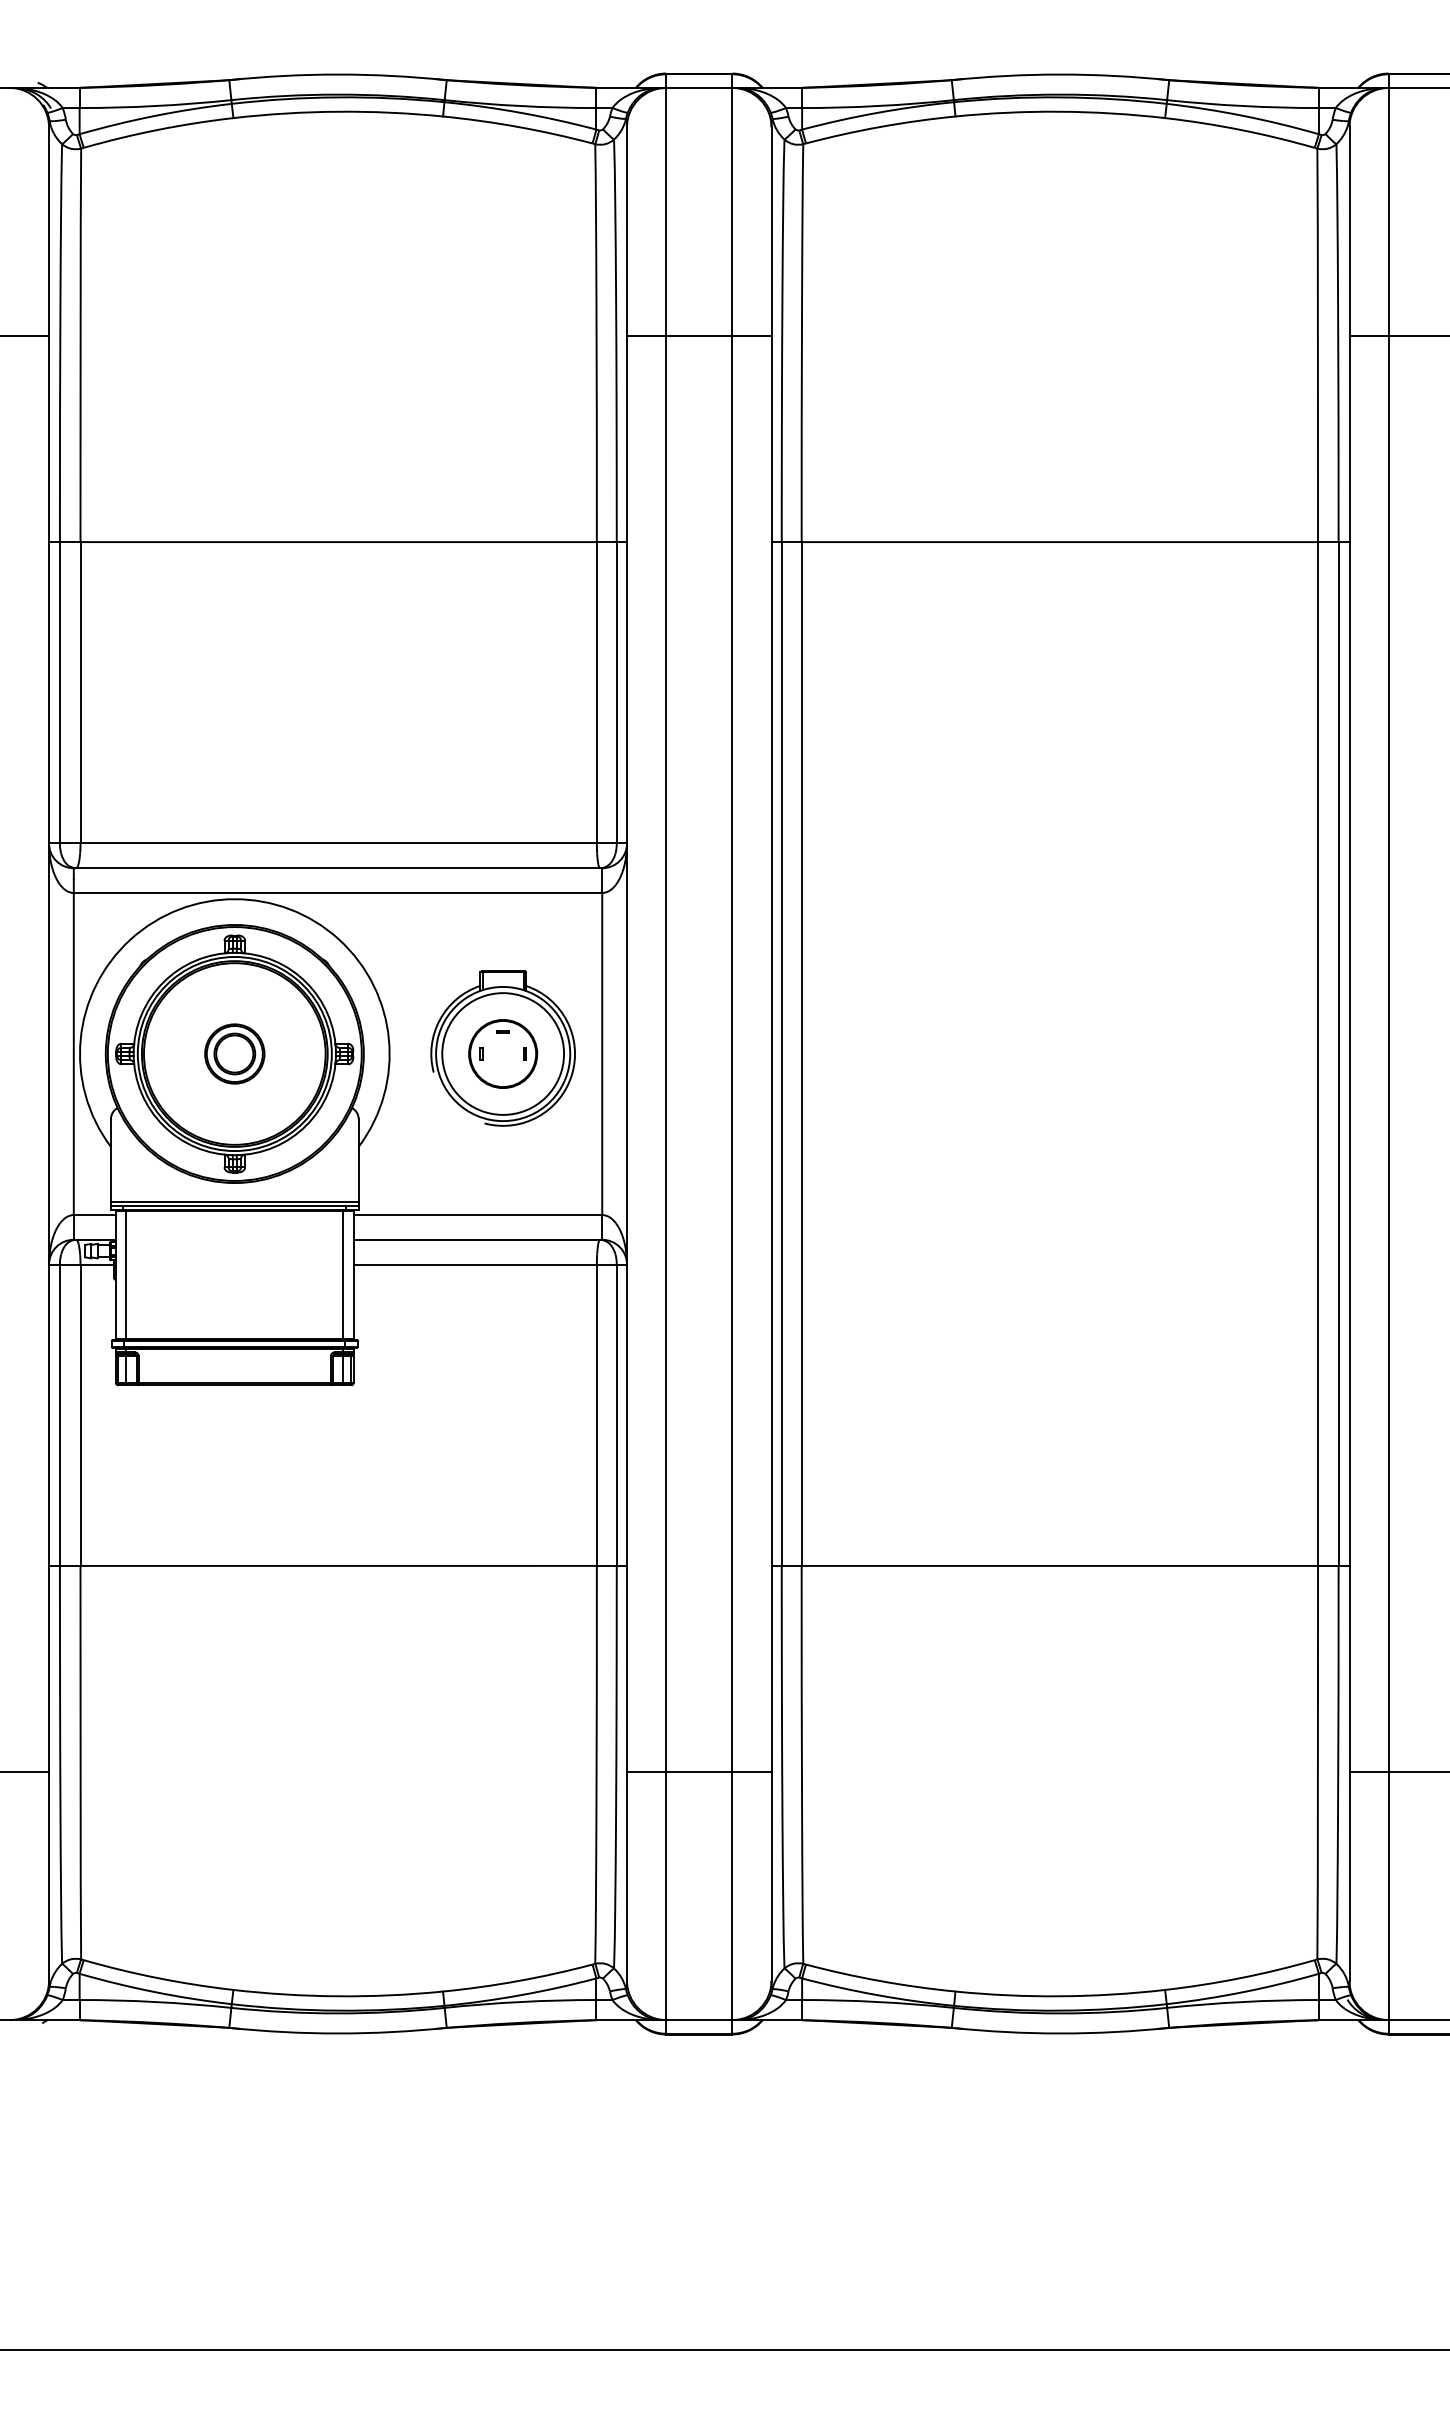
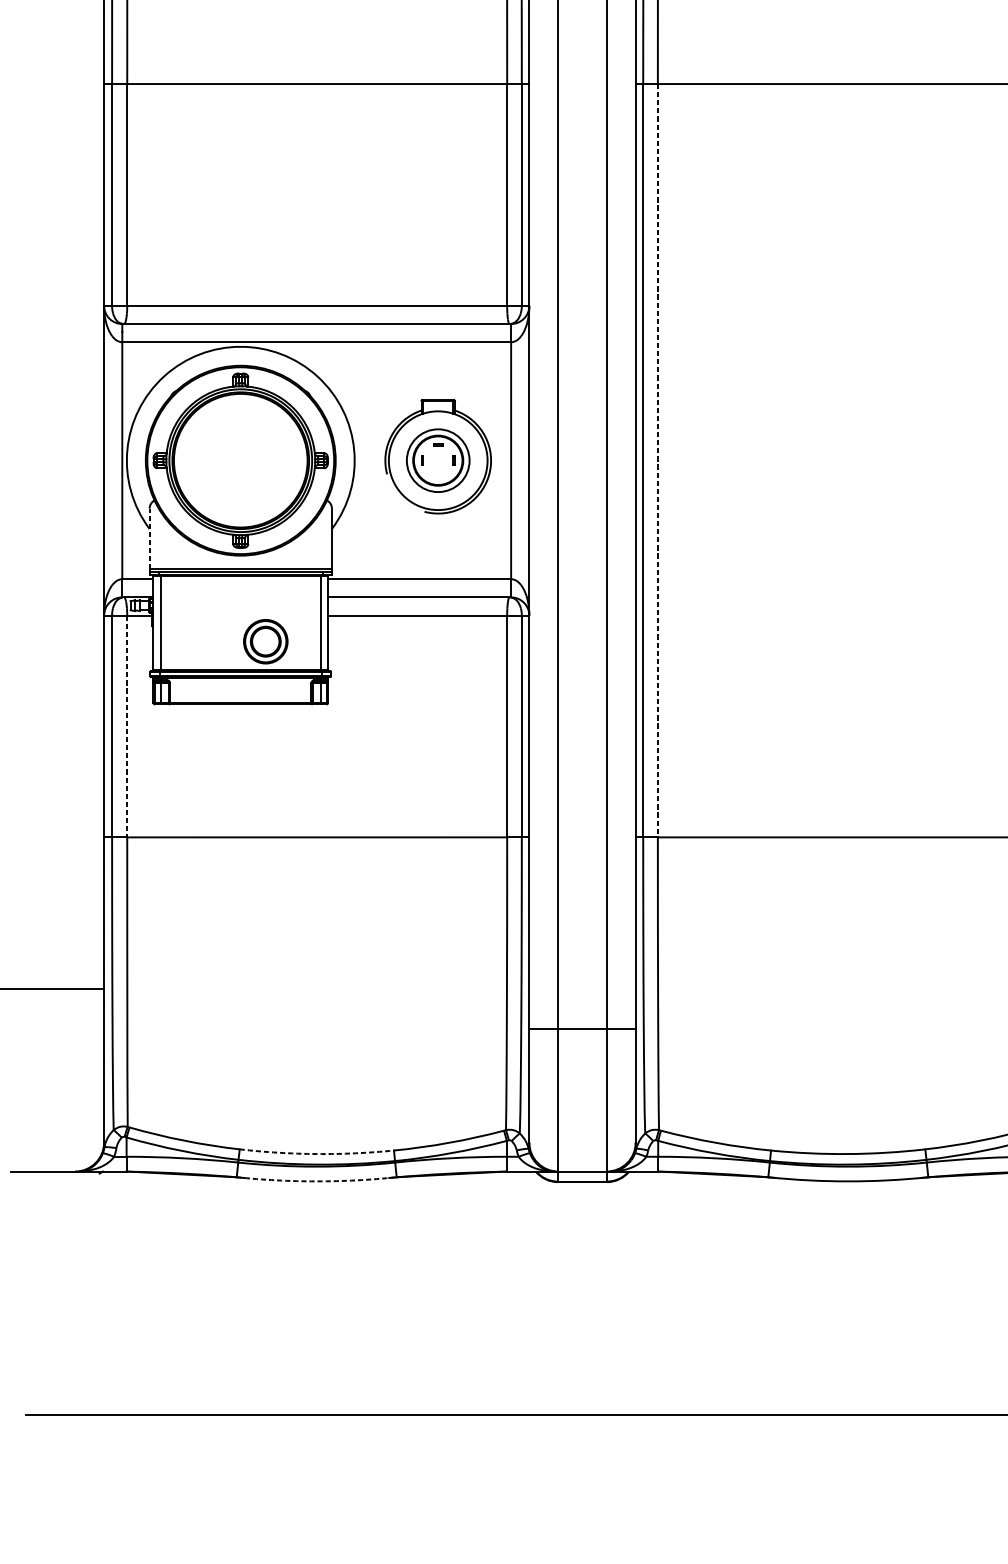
part: (234, 1053) -> (265, 641), moved
circle: (503, 1053) -> (438, 460), size x0.7
line: (801, 1054) -> (657, 461), solid -> dashed
line: (110, 1159) -> (149, 538), solid -> dashed
line: (80, 1415) -> (127, 726), solid -> dashed
line: (699, 1772) -> (582, 1029), moved
arc: (338, 1996) -> (317, 1154), solid -> dashed
arc: (338, 2033) -> (317, 1181), solid -> dashed

